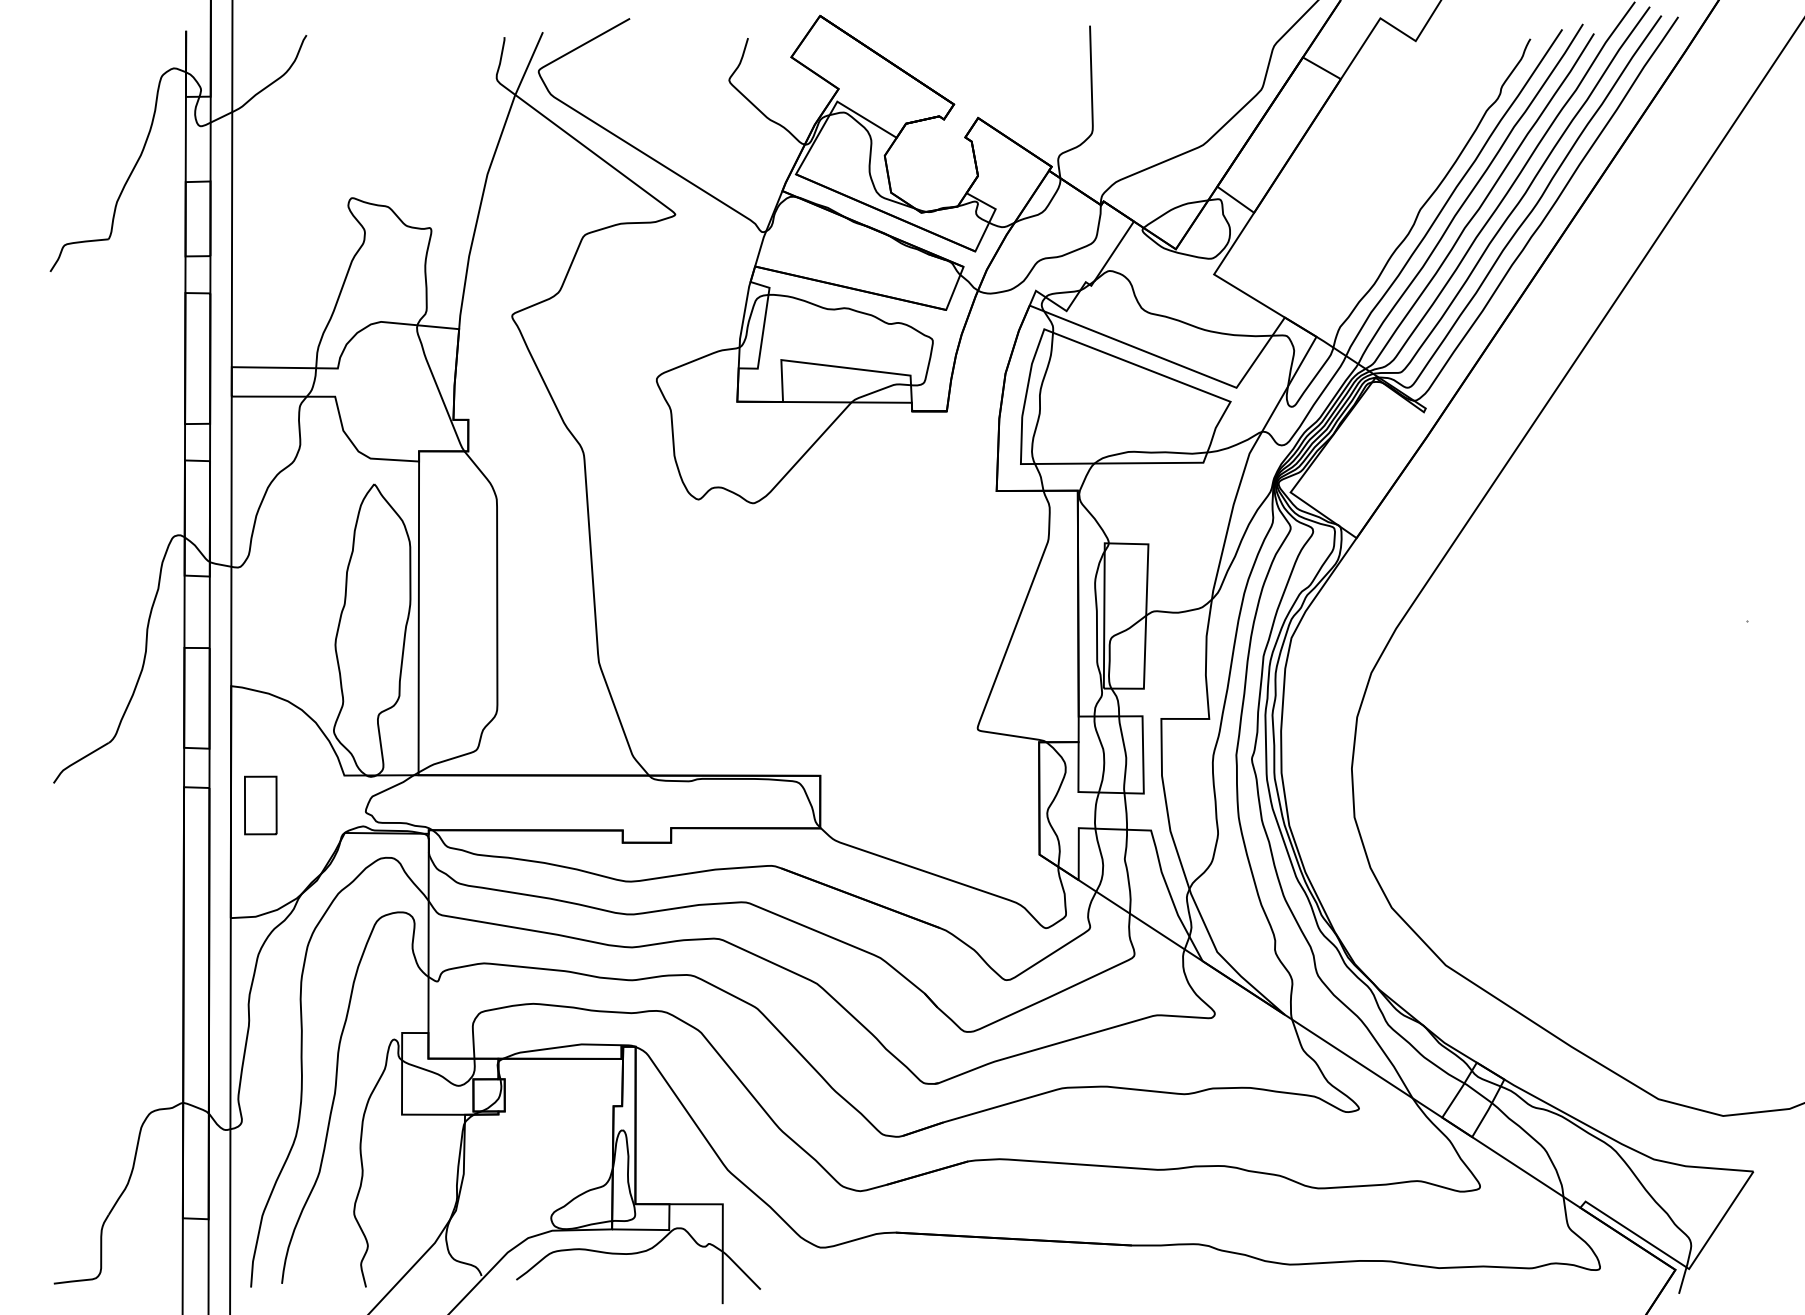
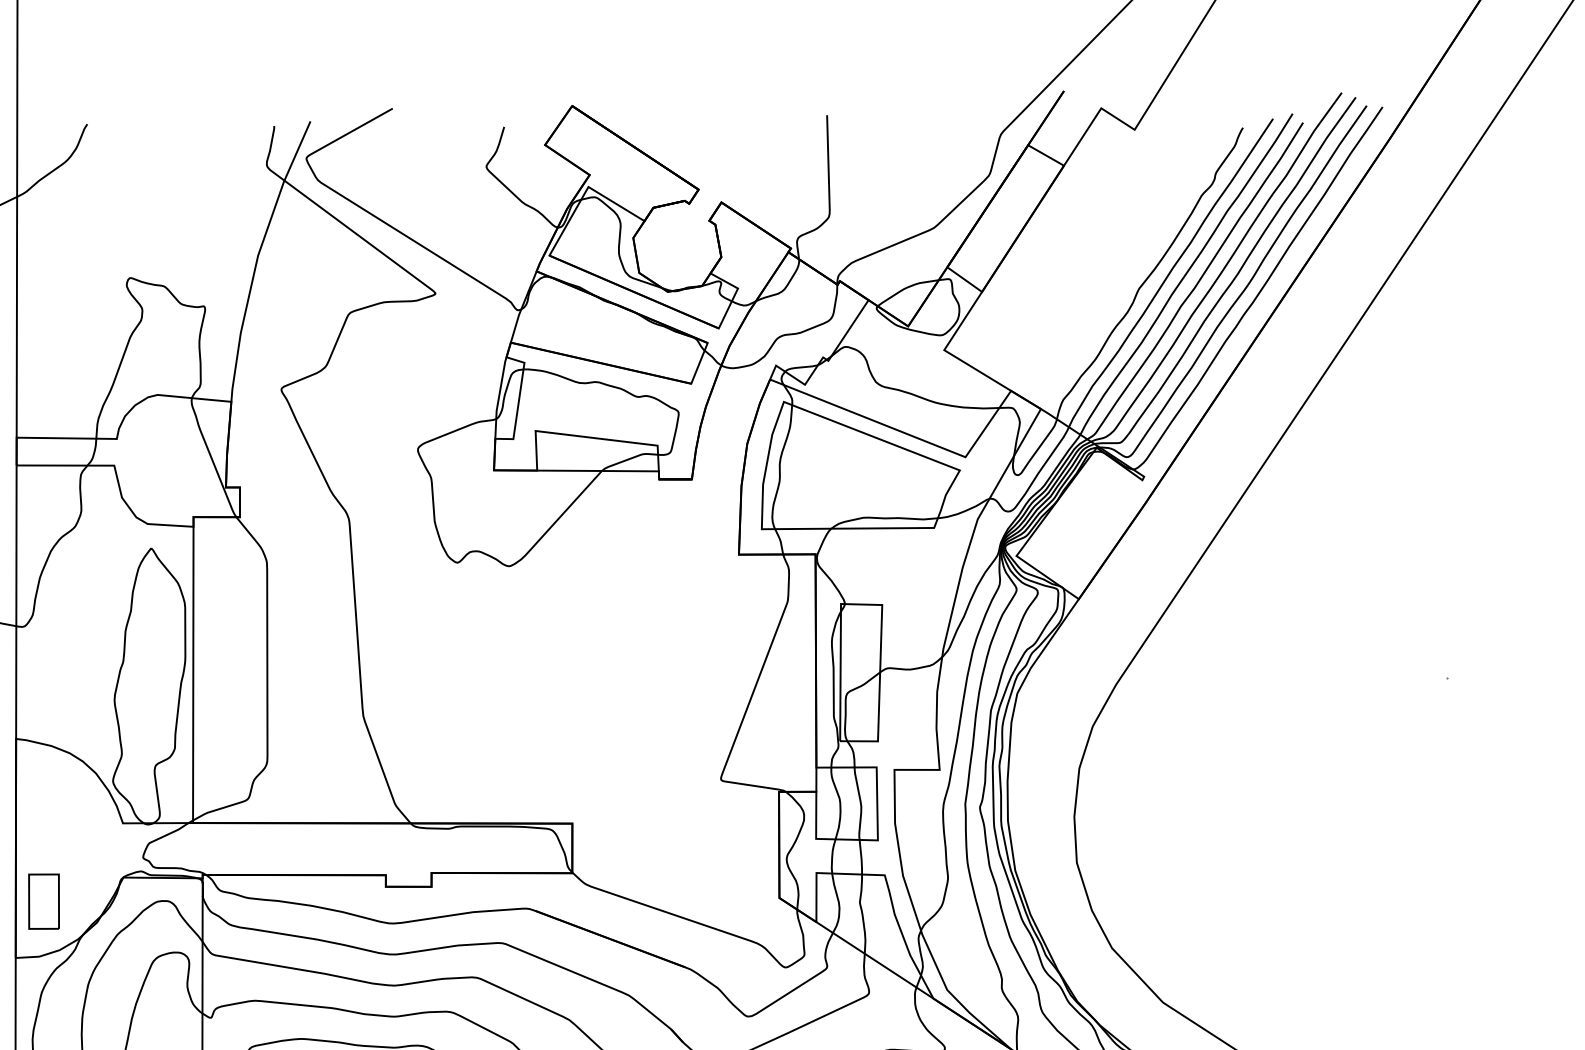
part: (260, 805) -> (43, 901), moved

